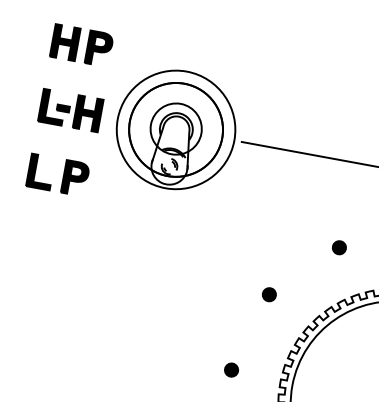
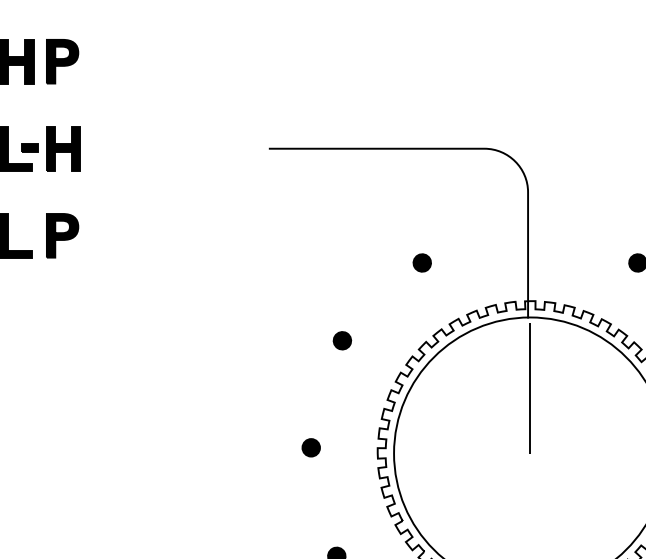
part: (175, 129) -> (181, 148), removed

